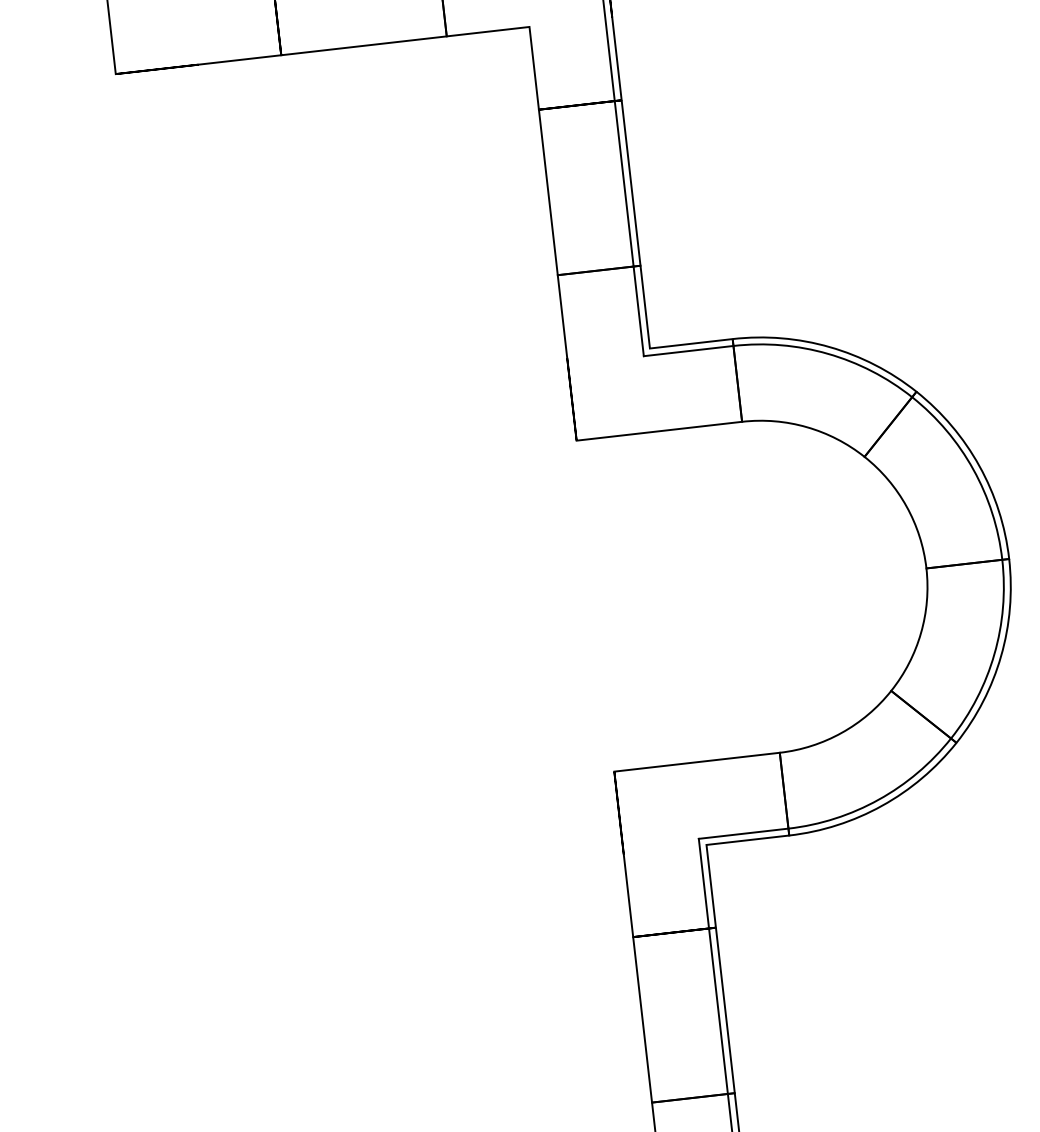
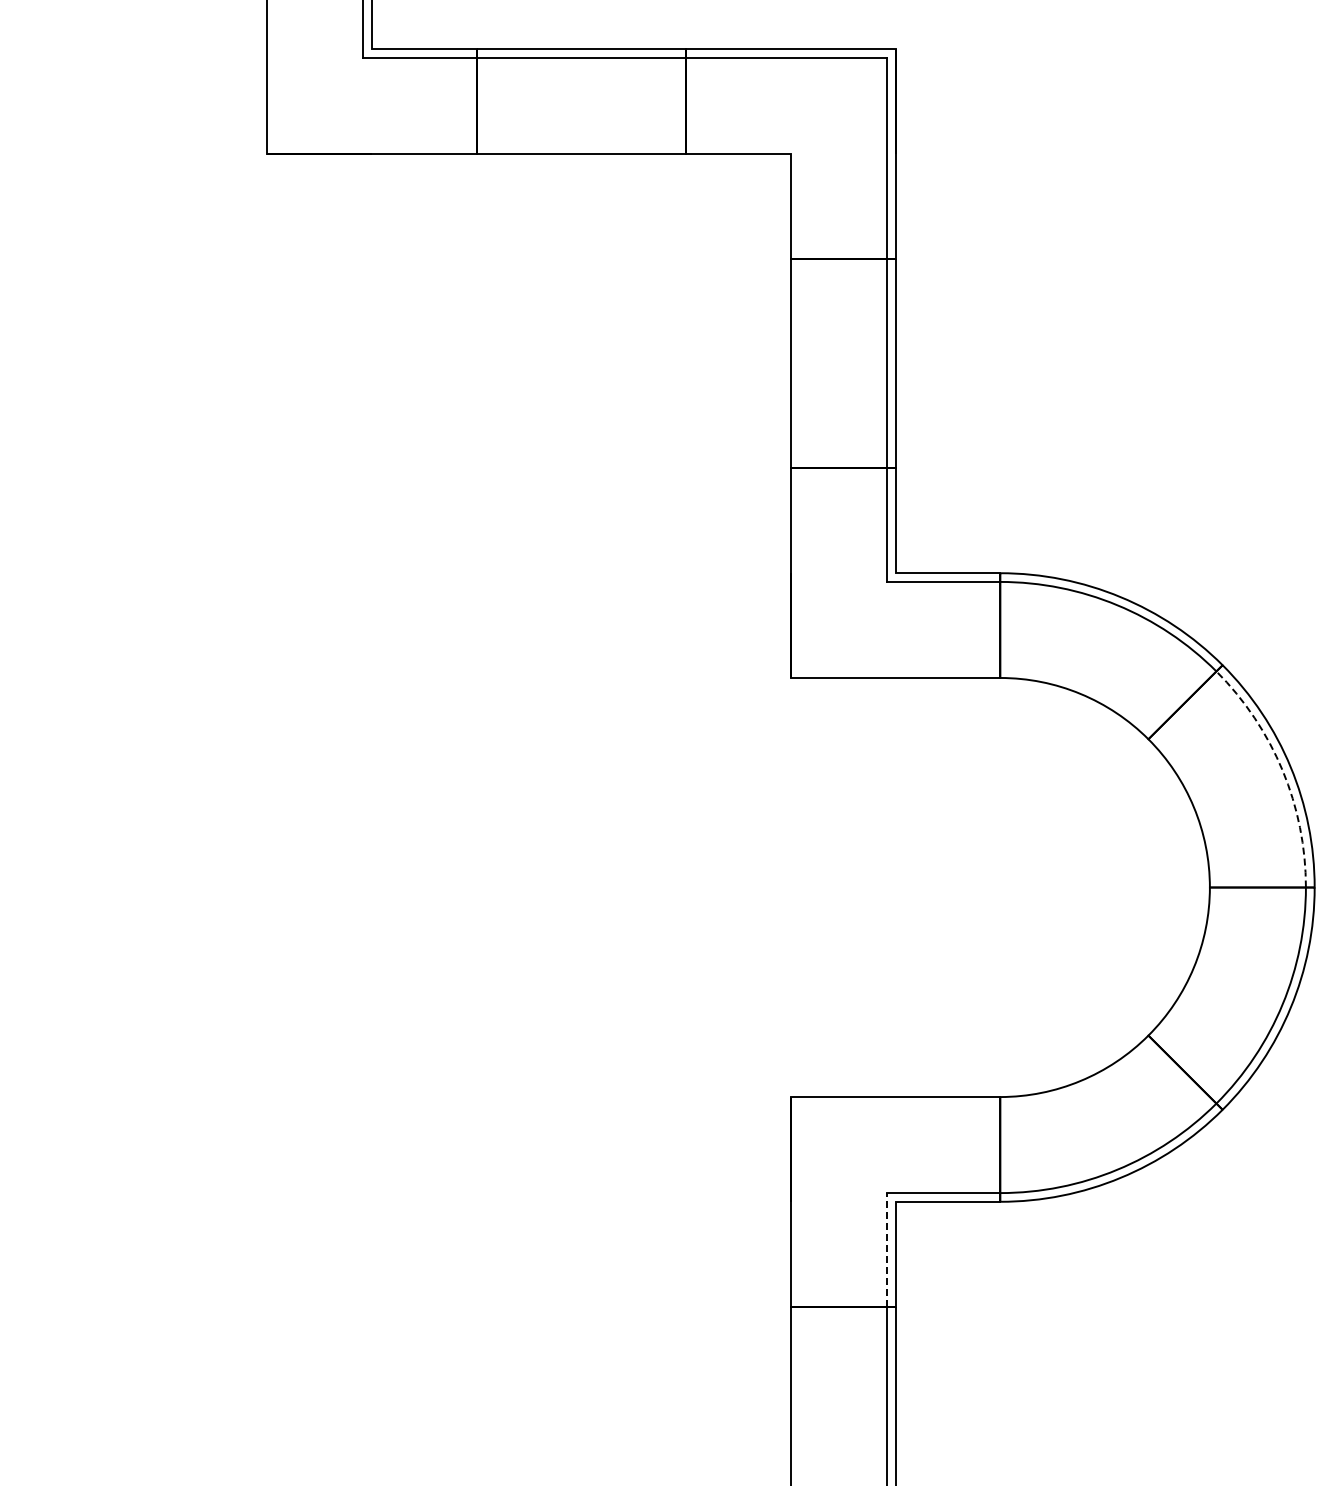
arc: (973, 469) -> (1282, 770), solid -> dashed
line: (703, 883) -> (886, 1249), solid -> dashed

